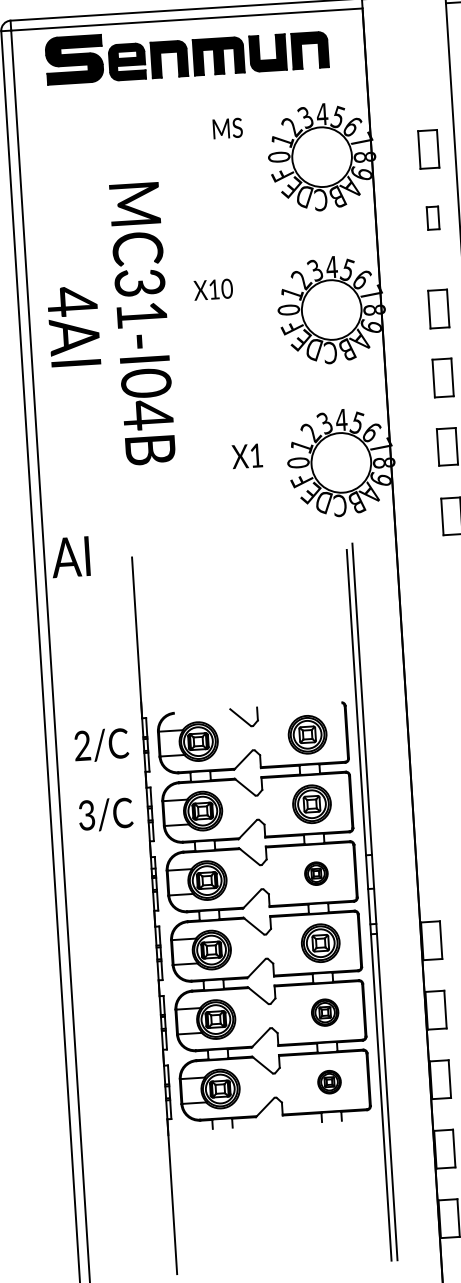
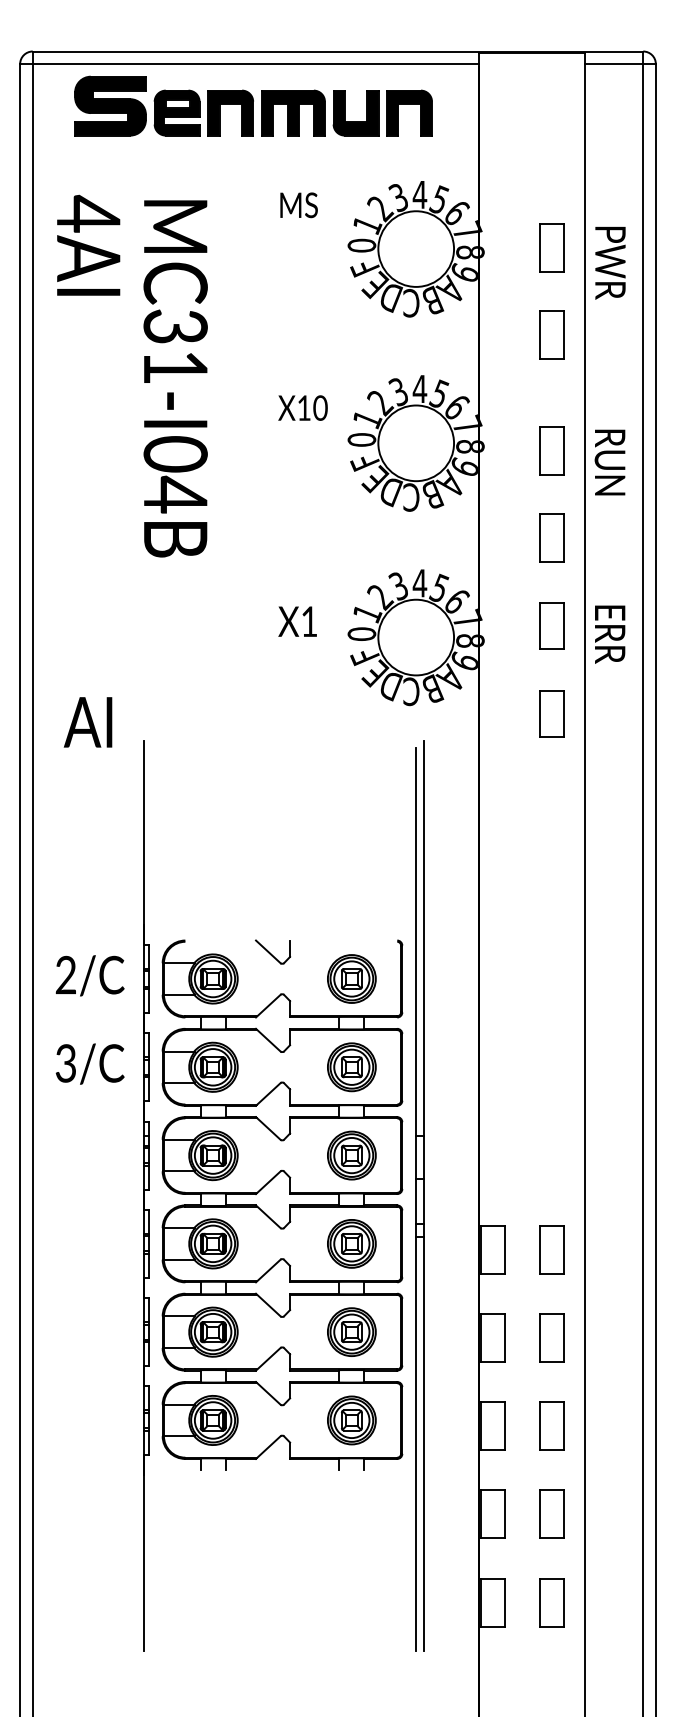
part: (432, 217) -> (551, 334), size x1.67
text: (212, 289) -> (302, 407), moved
text: (142, 323) -> (175, 378), moved
text: (73, 325) -> (88, 244), moved
text: (70, 557) -> (87, 722), moved
part: (316, 873) -> (351, 1155), size x1.67
part: (324, 1012) -> (351, 1331), size x1.43
part: (329, 1082) -> (351, 1420), size x1.67

